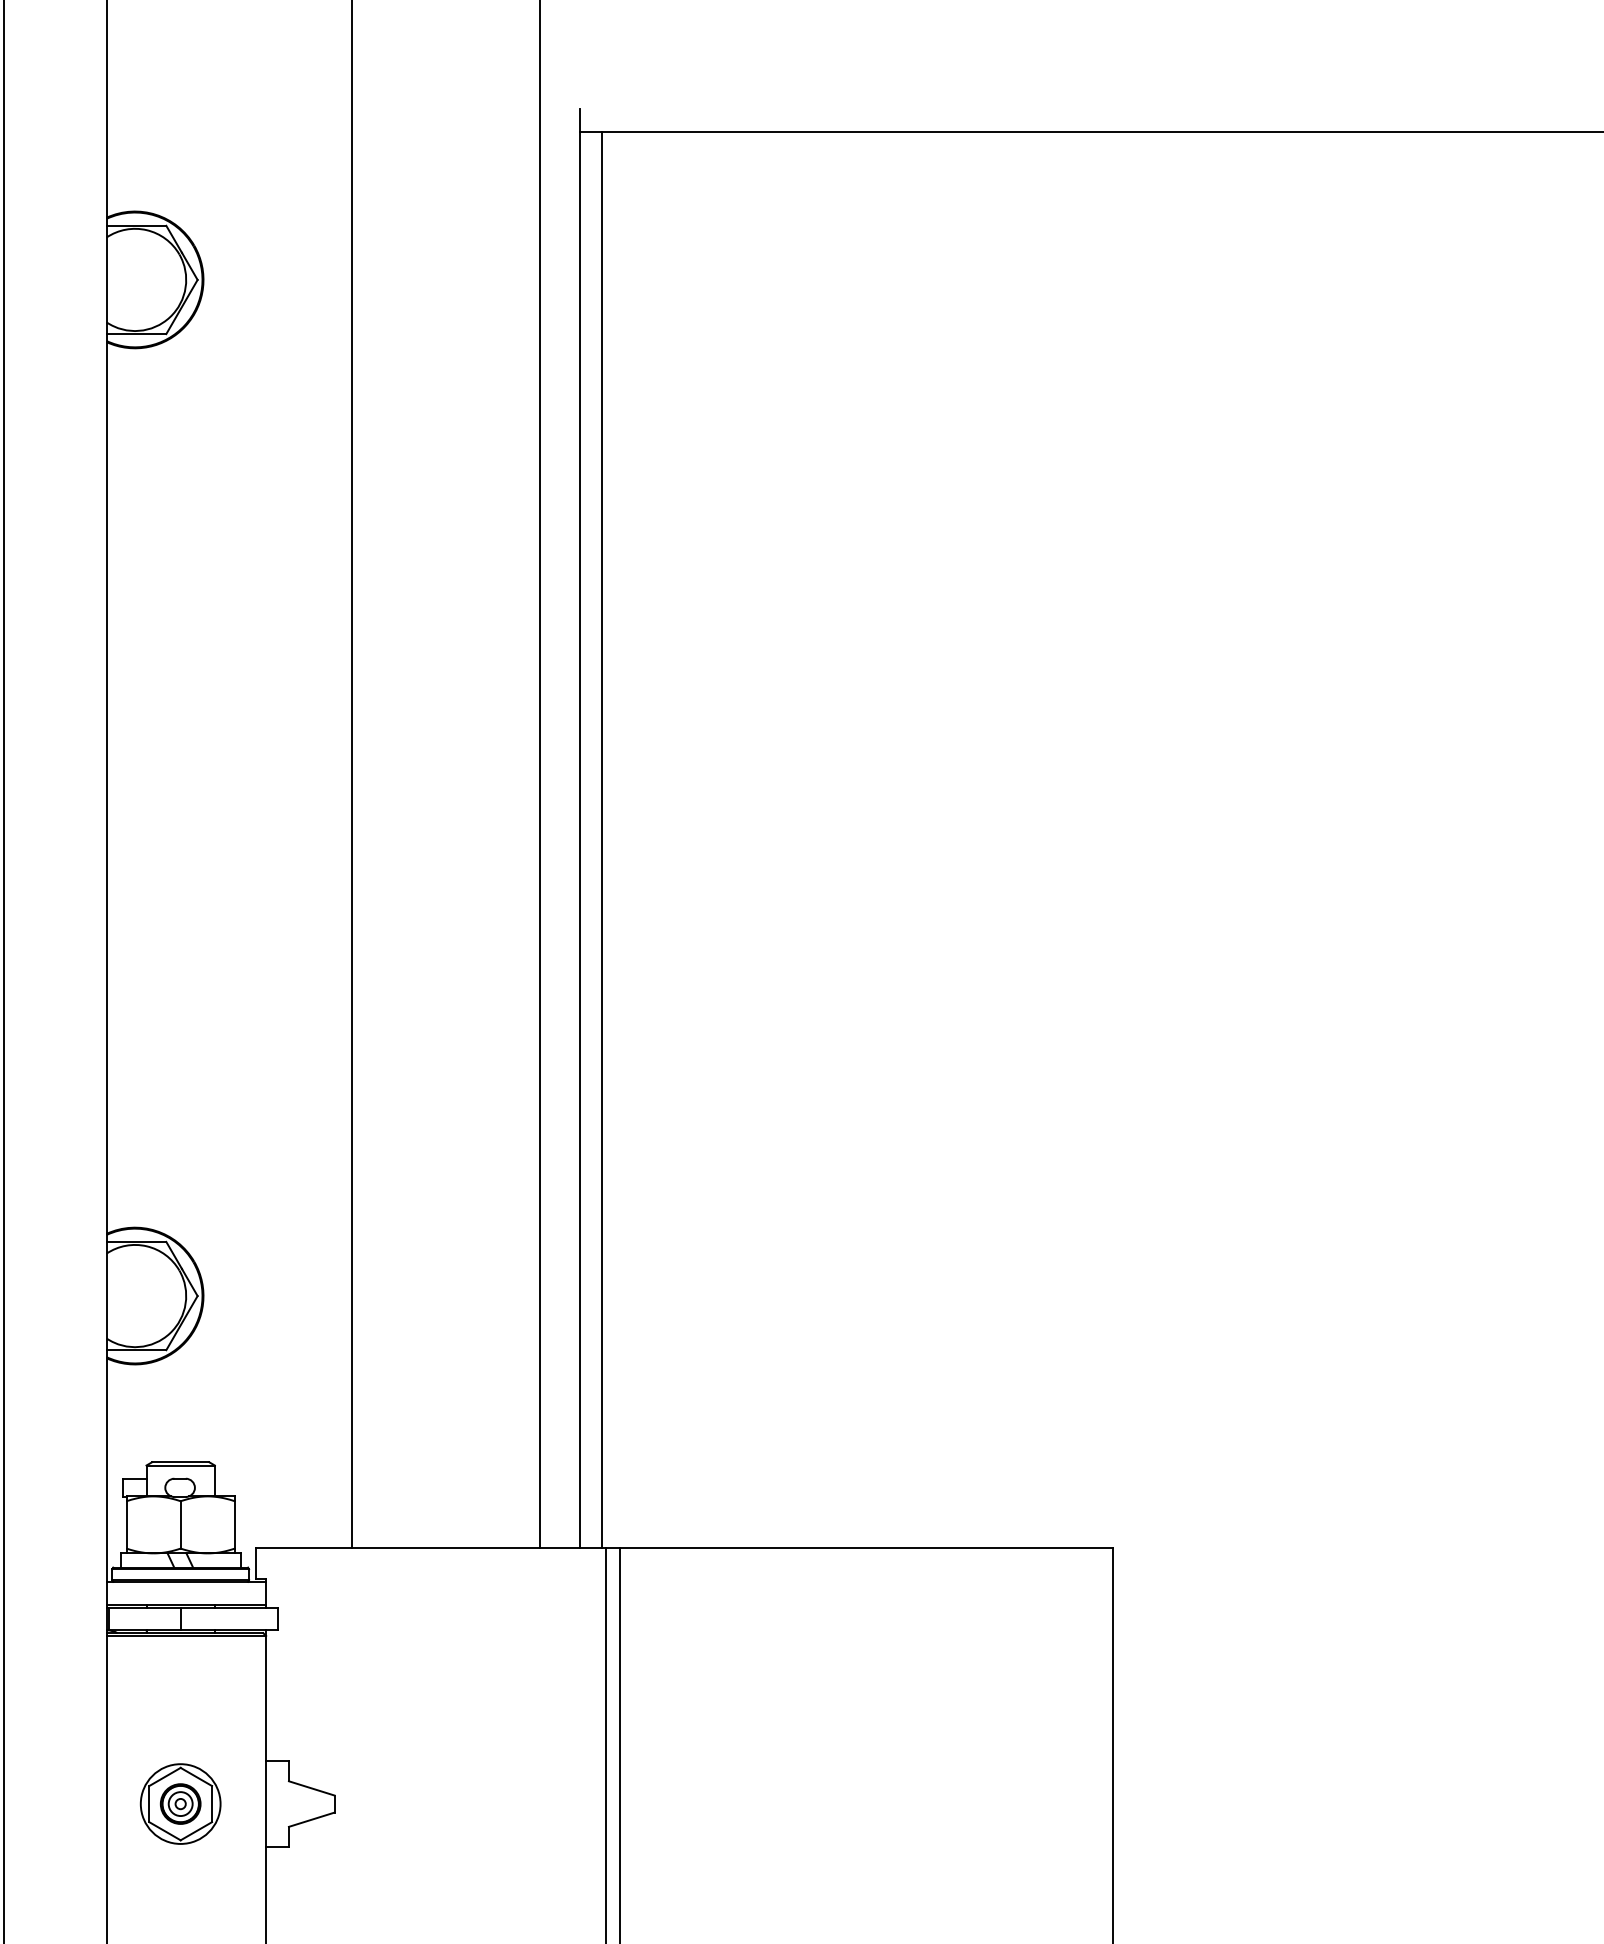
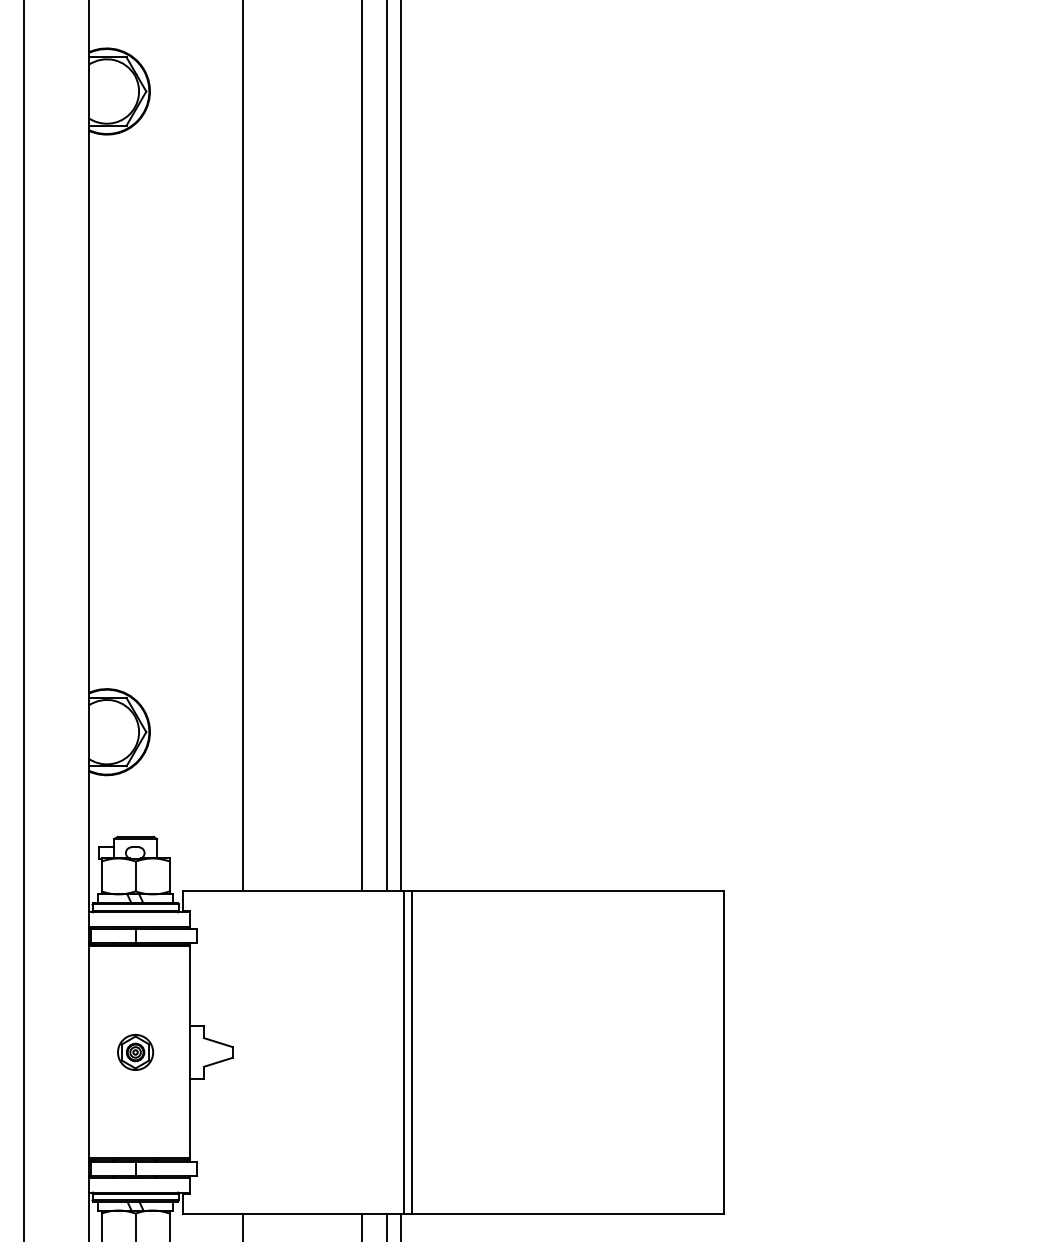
part: (180, 1804) -> (135, 1052), size x0.7

